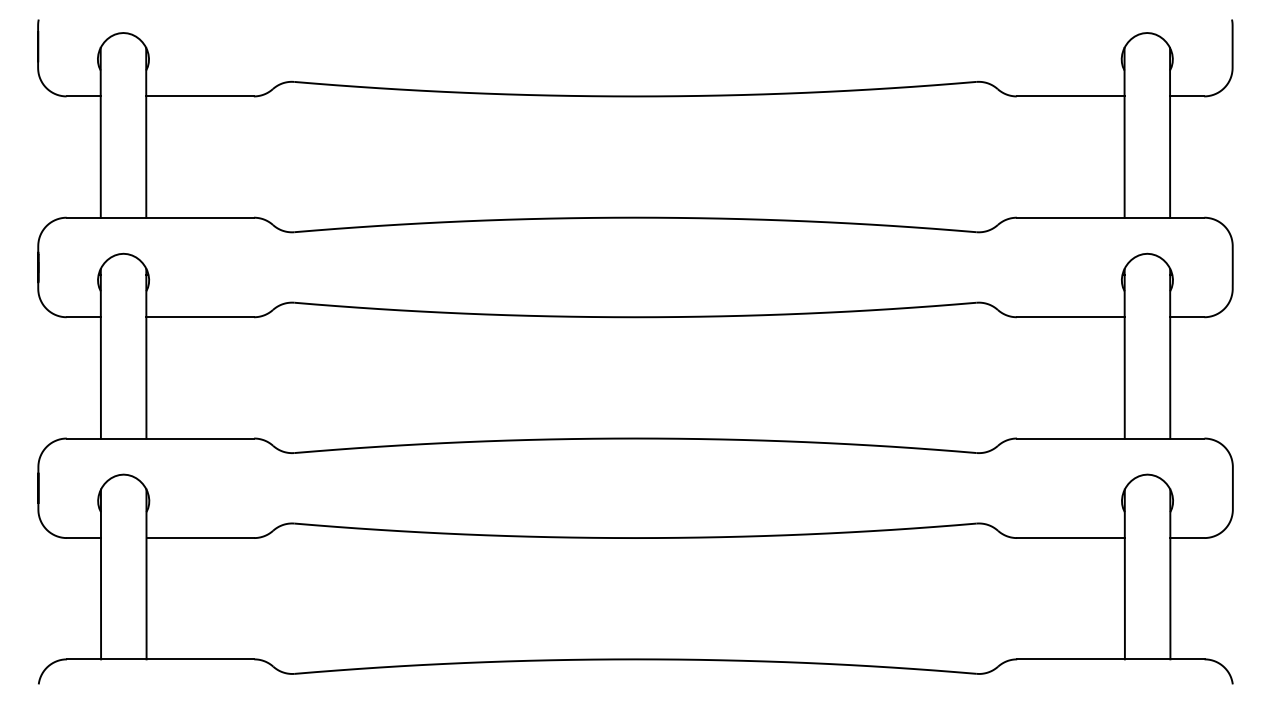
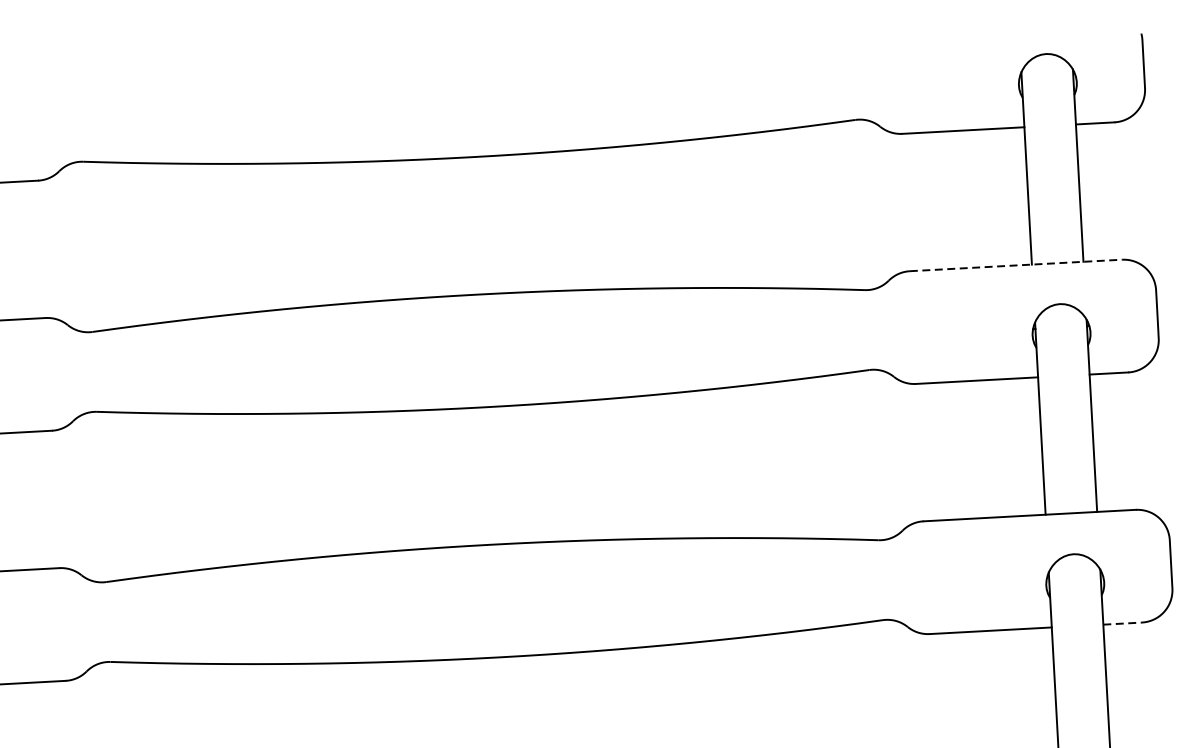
line: (1110, 217) -> (1015, 265), solid -> dashed
line: (1187, 538) -> (1122, 624), solid -> dashed

